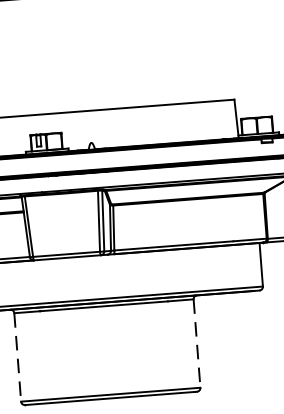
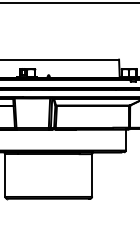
line: (198, 345) -> (92, 176), dashed -> solid
line: (18, 359) -> (5, 176), dashed -> solid

